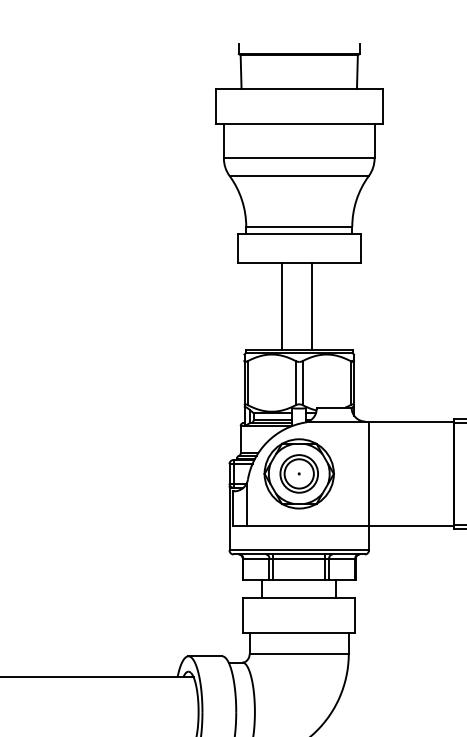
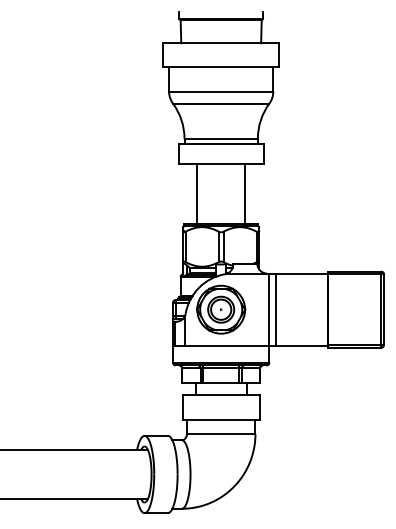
line: (282, 305) -> (197, 193), moved
line: (312, 305) -> (245, 193), moved
line: (379, 473) -> (276, 309), added

